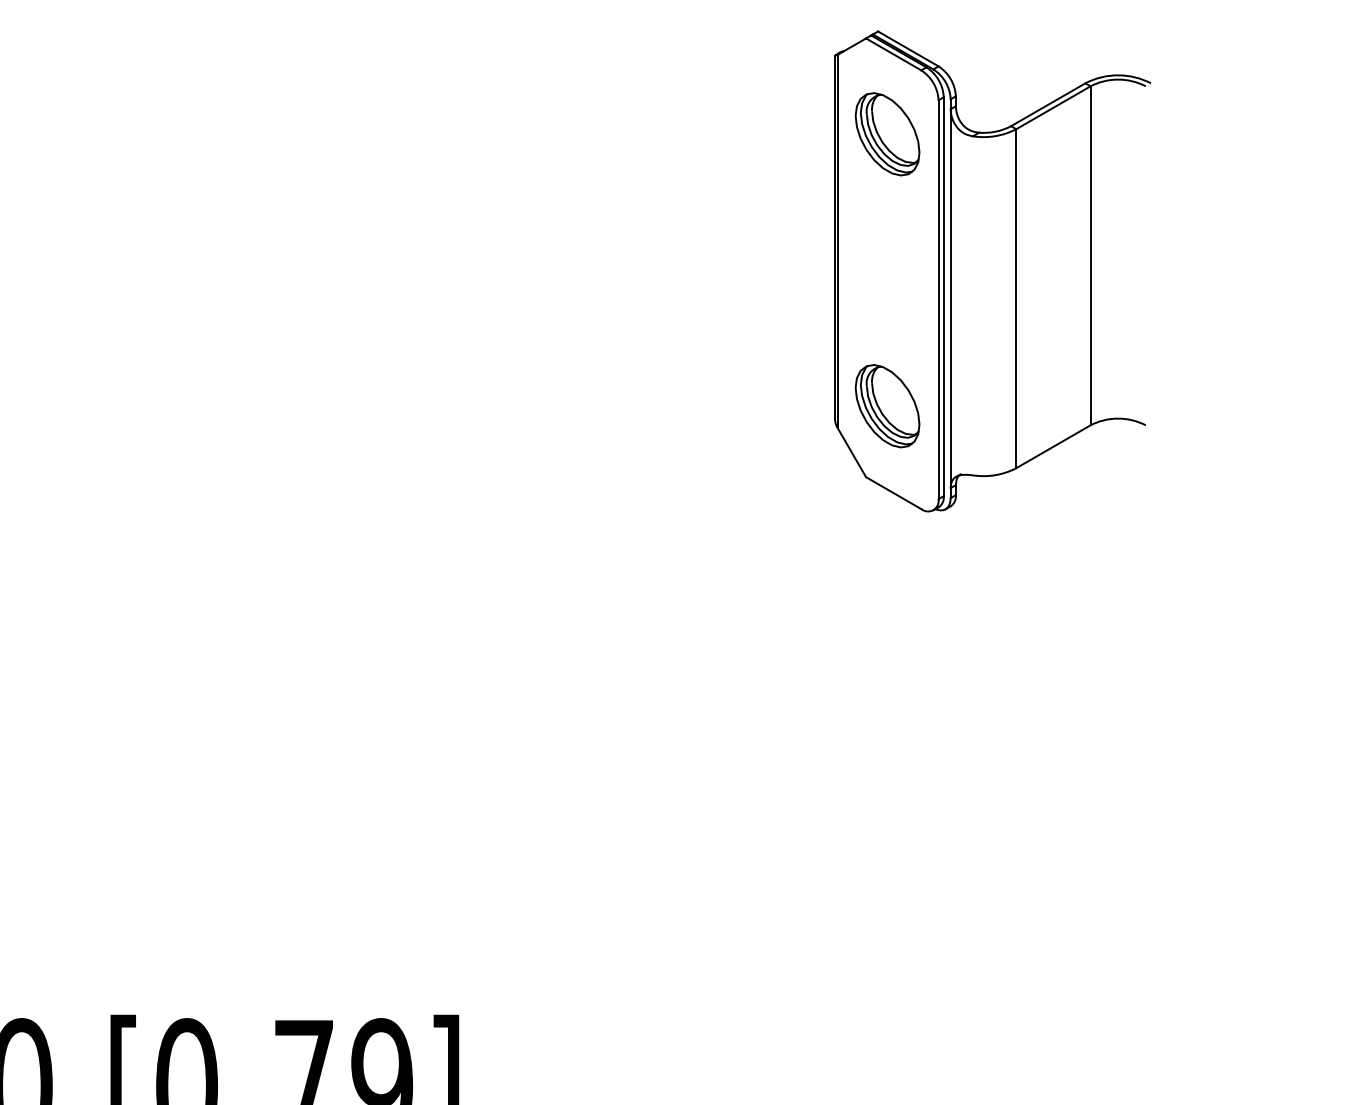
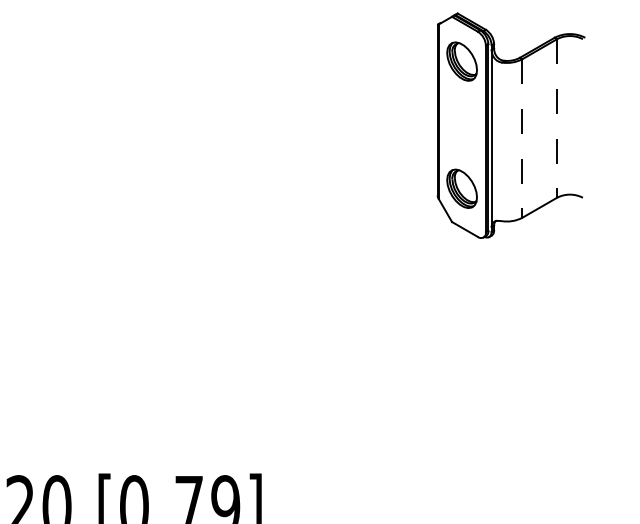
line: (1091, 255) -> (557, 118), solid -> dashed
line: (1016, 300) -> (522, 139), solid -> dashed

